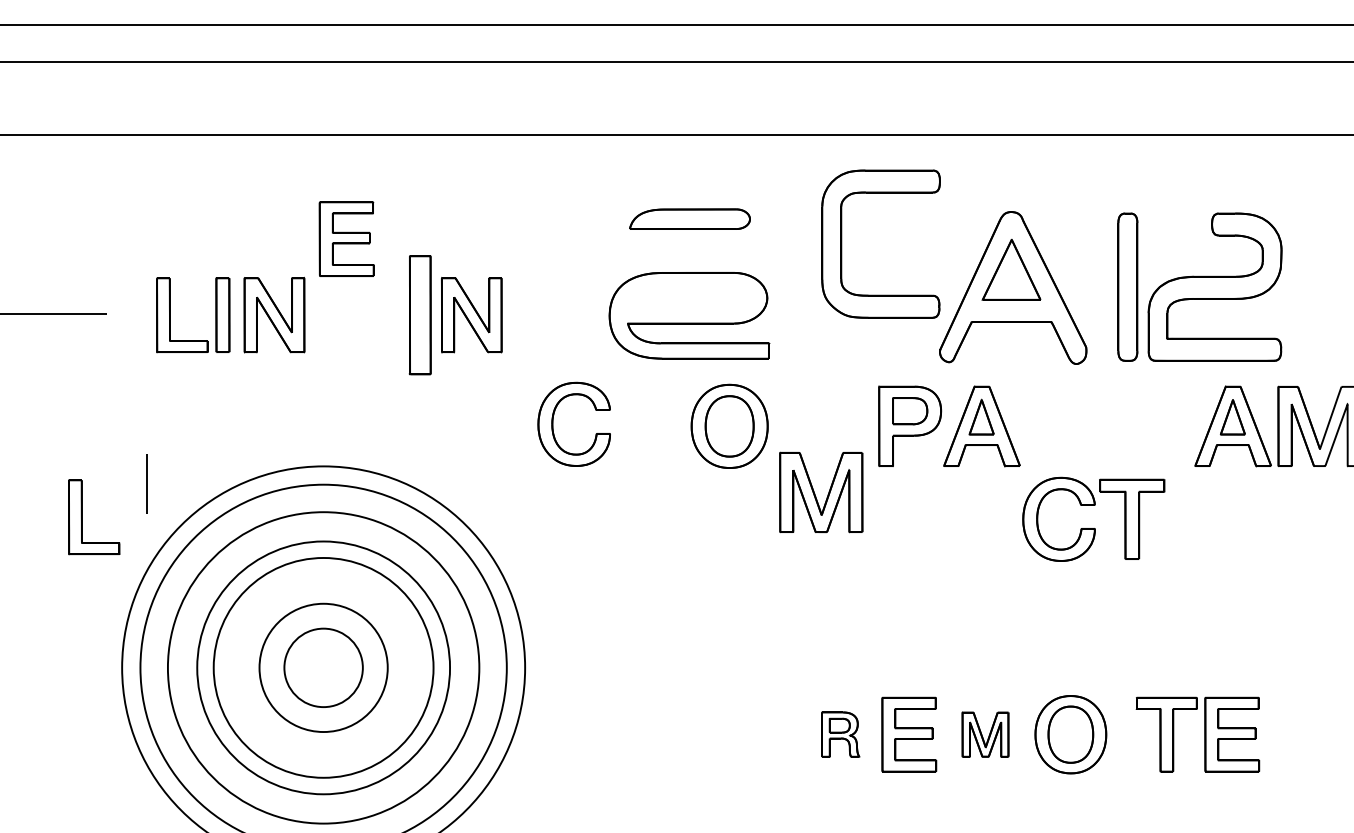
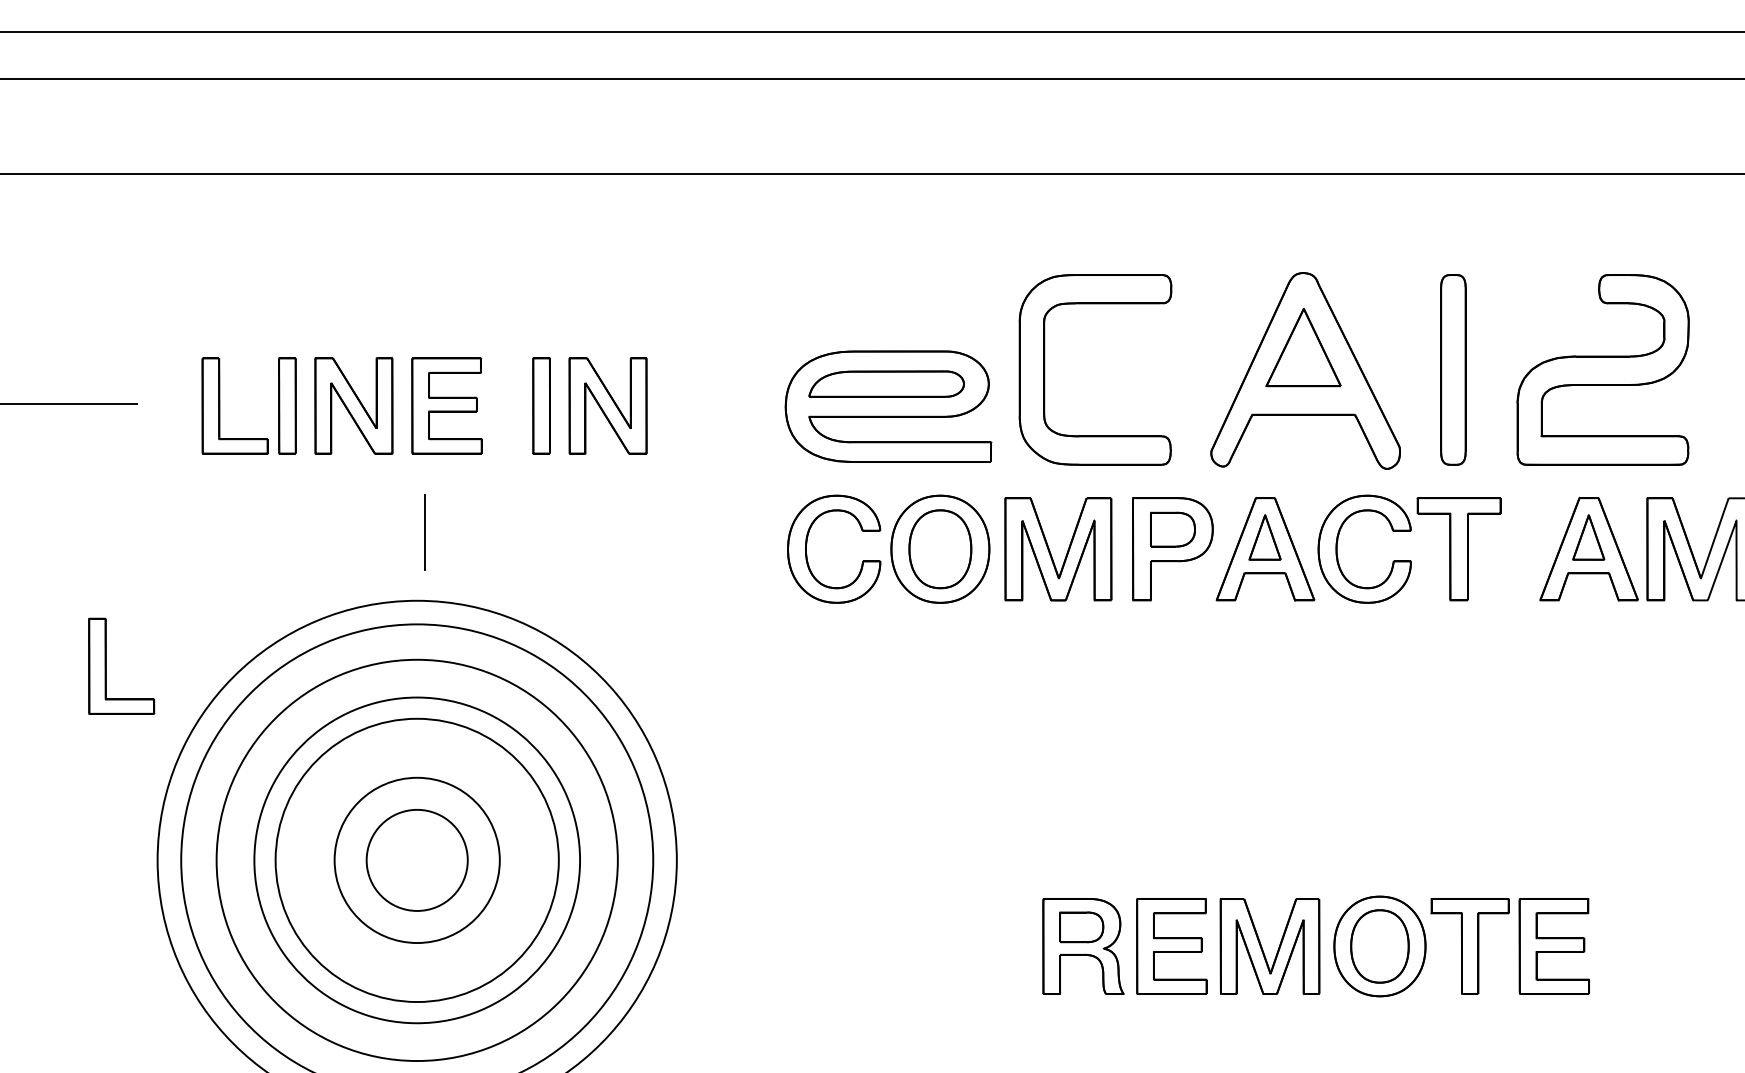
part: (689, 218) -> (886, 383), moved
part: (346, 238) -> (446, 405), moved
part: (842, 243) -> (1045, 369), moved
part: (1214, 286) -> (1602, 369), moved
part: (419, 314) -> (540, 405), size x0.62
part: (553, 423) -> (807, 548), moved
line: (146, 483) -> (424, 531), moved
part: (815, 493) -> (1050, 550), moved
part: (1093, 528) -> (1409, 560), moved
part: (840, 734) -> (1083, 946), size x1.67
part: (985, 734) -> (1269, 946), size x1.67
part: (1204, 734) -> (1518, 946), moved

